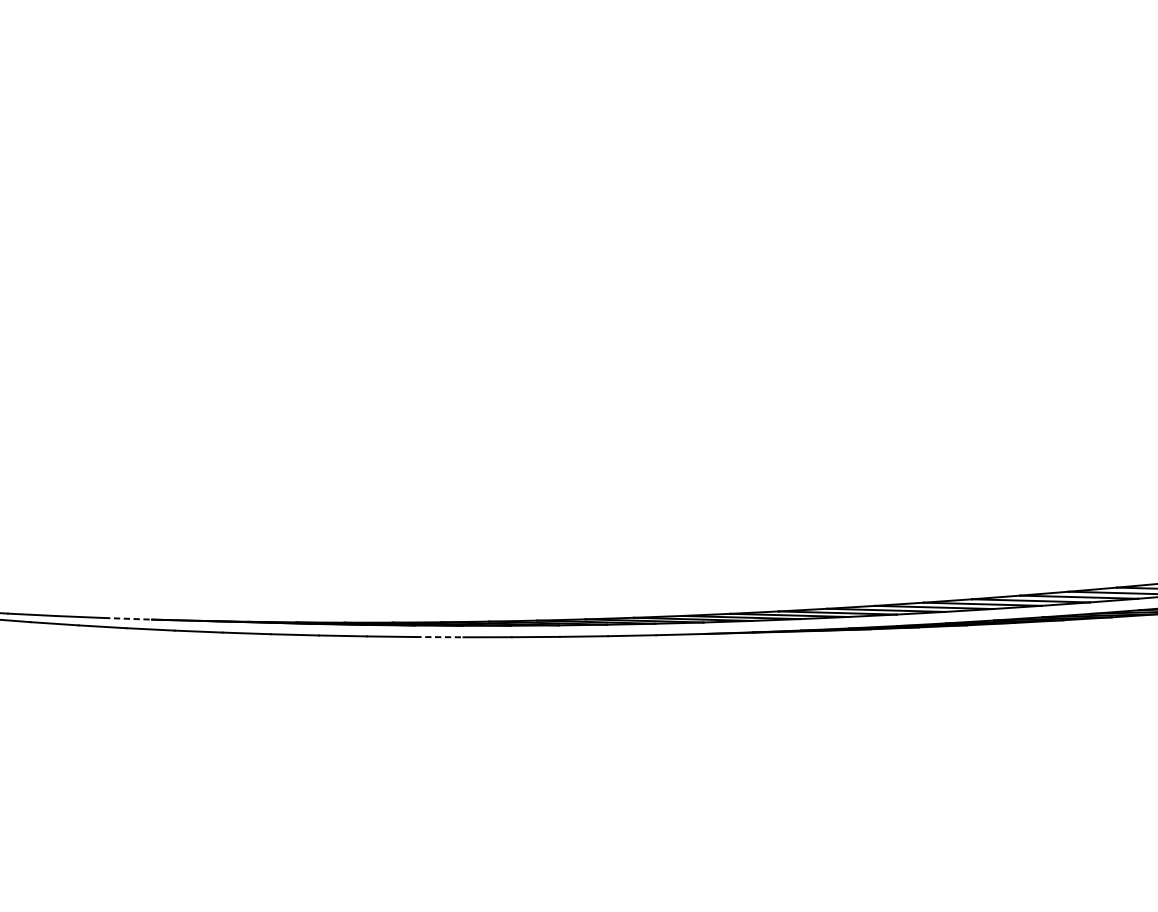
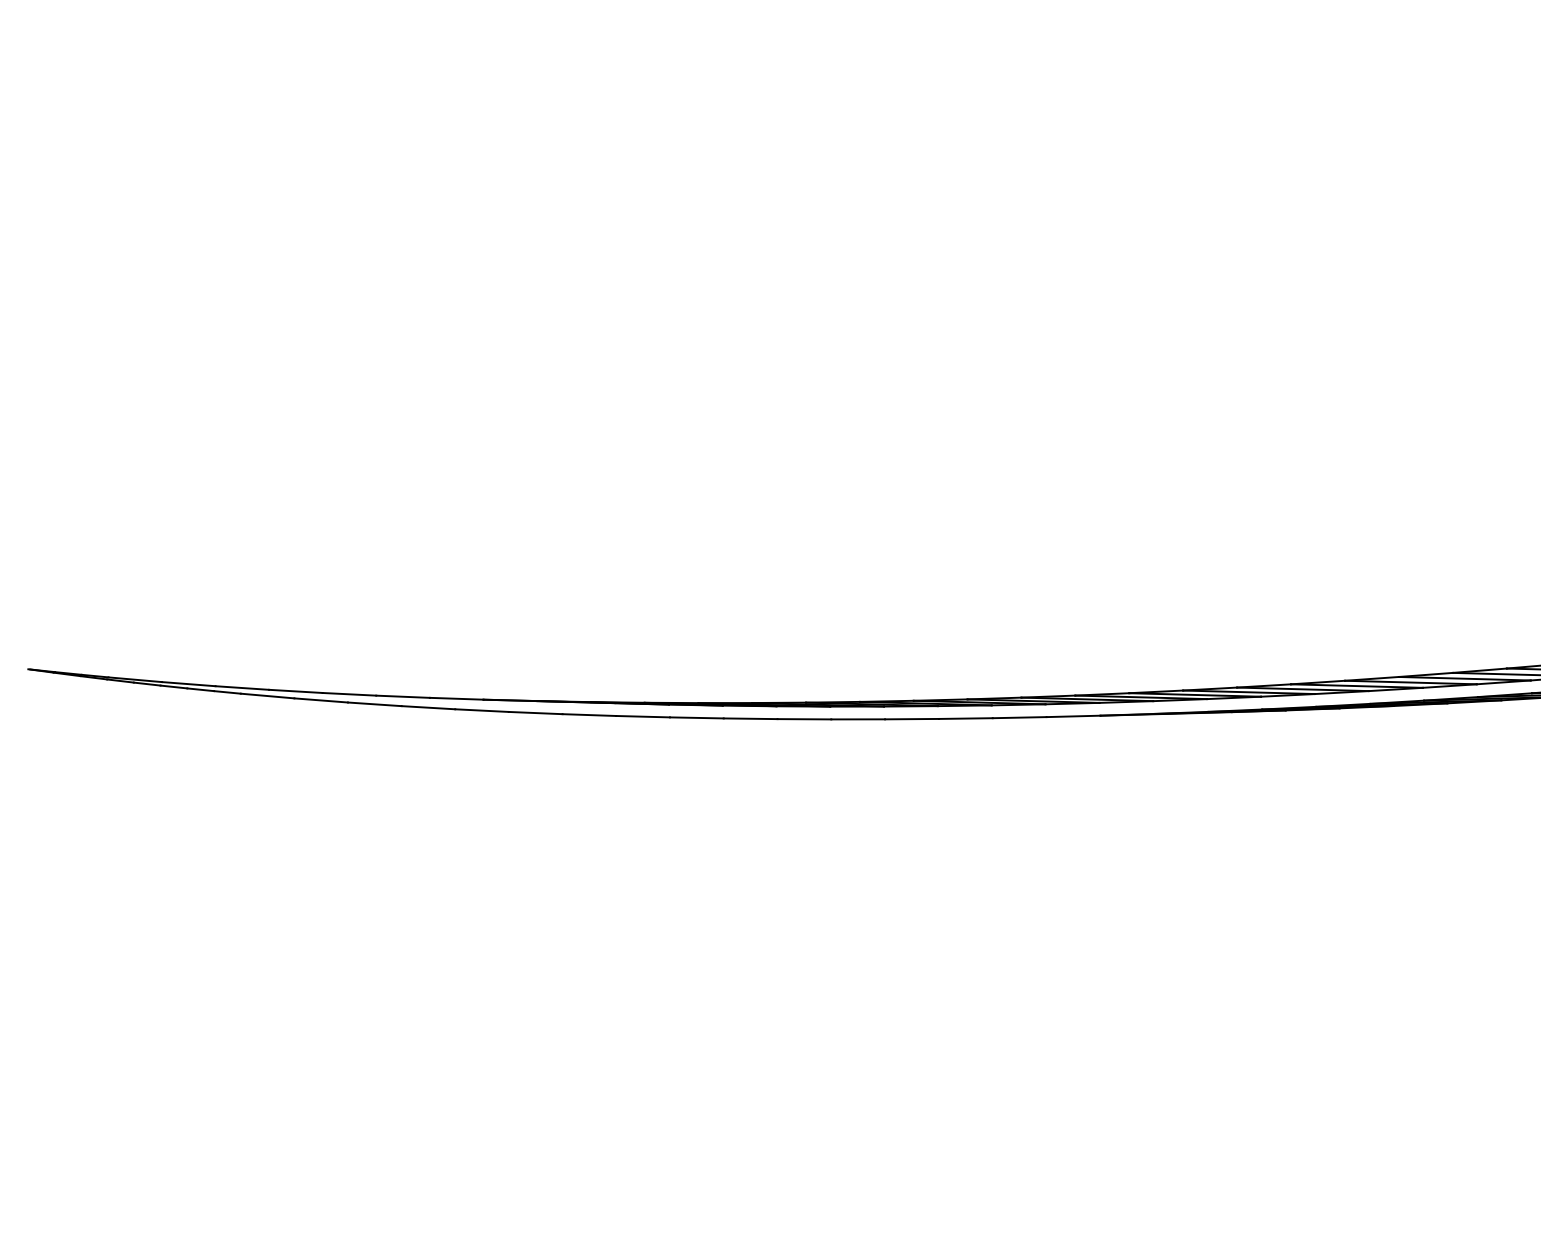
line: (127, 618) -> (456, 698), dashed -> solid
line: (439, 637) -> (804, 719), dashed -> solid

